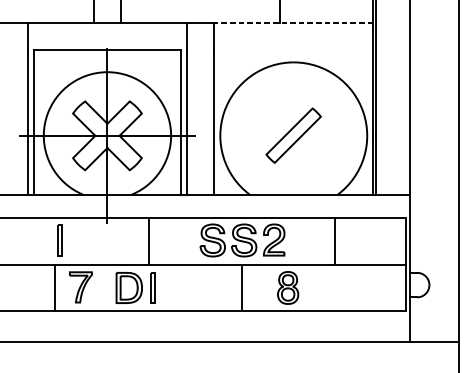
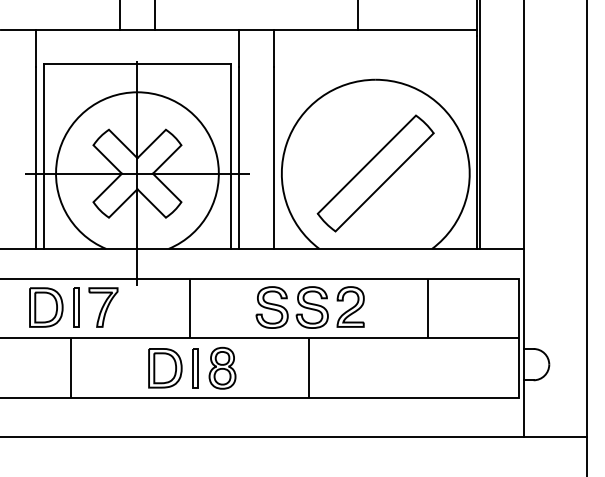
line: (293, 23) -> (375, 29), dashed -> solid
part: (293, 135) -> (375, 173), size x1.67
part: (36, 240) -> (46, 307), added
part: (80, 287) -> (103, 307), moved
part: (288, 287) -> (222, 367), moved

